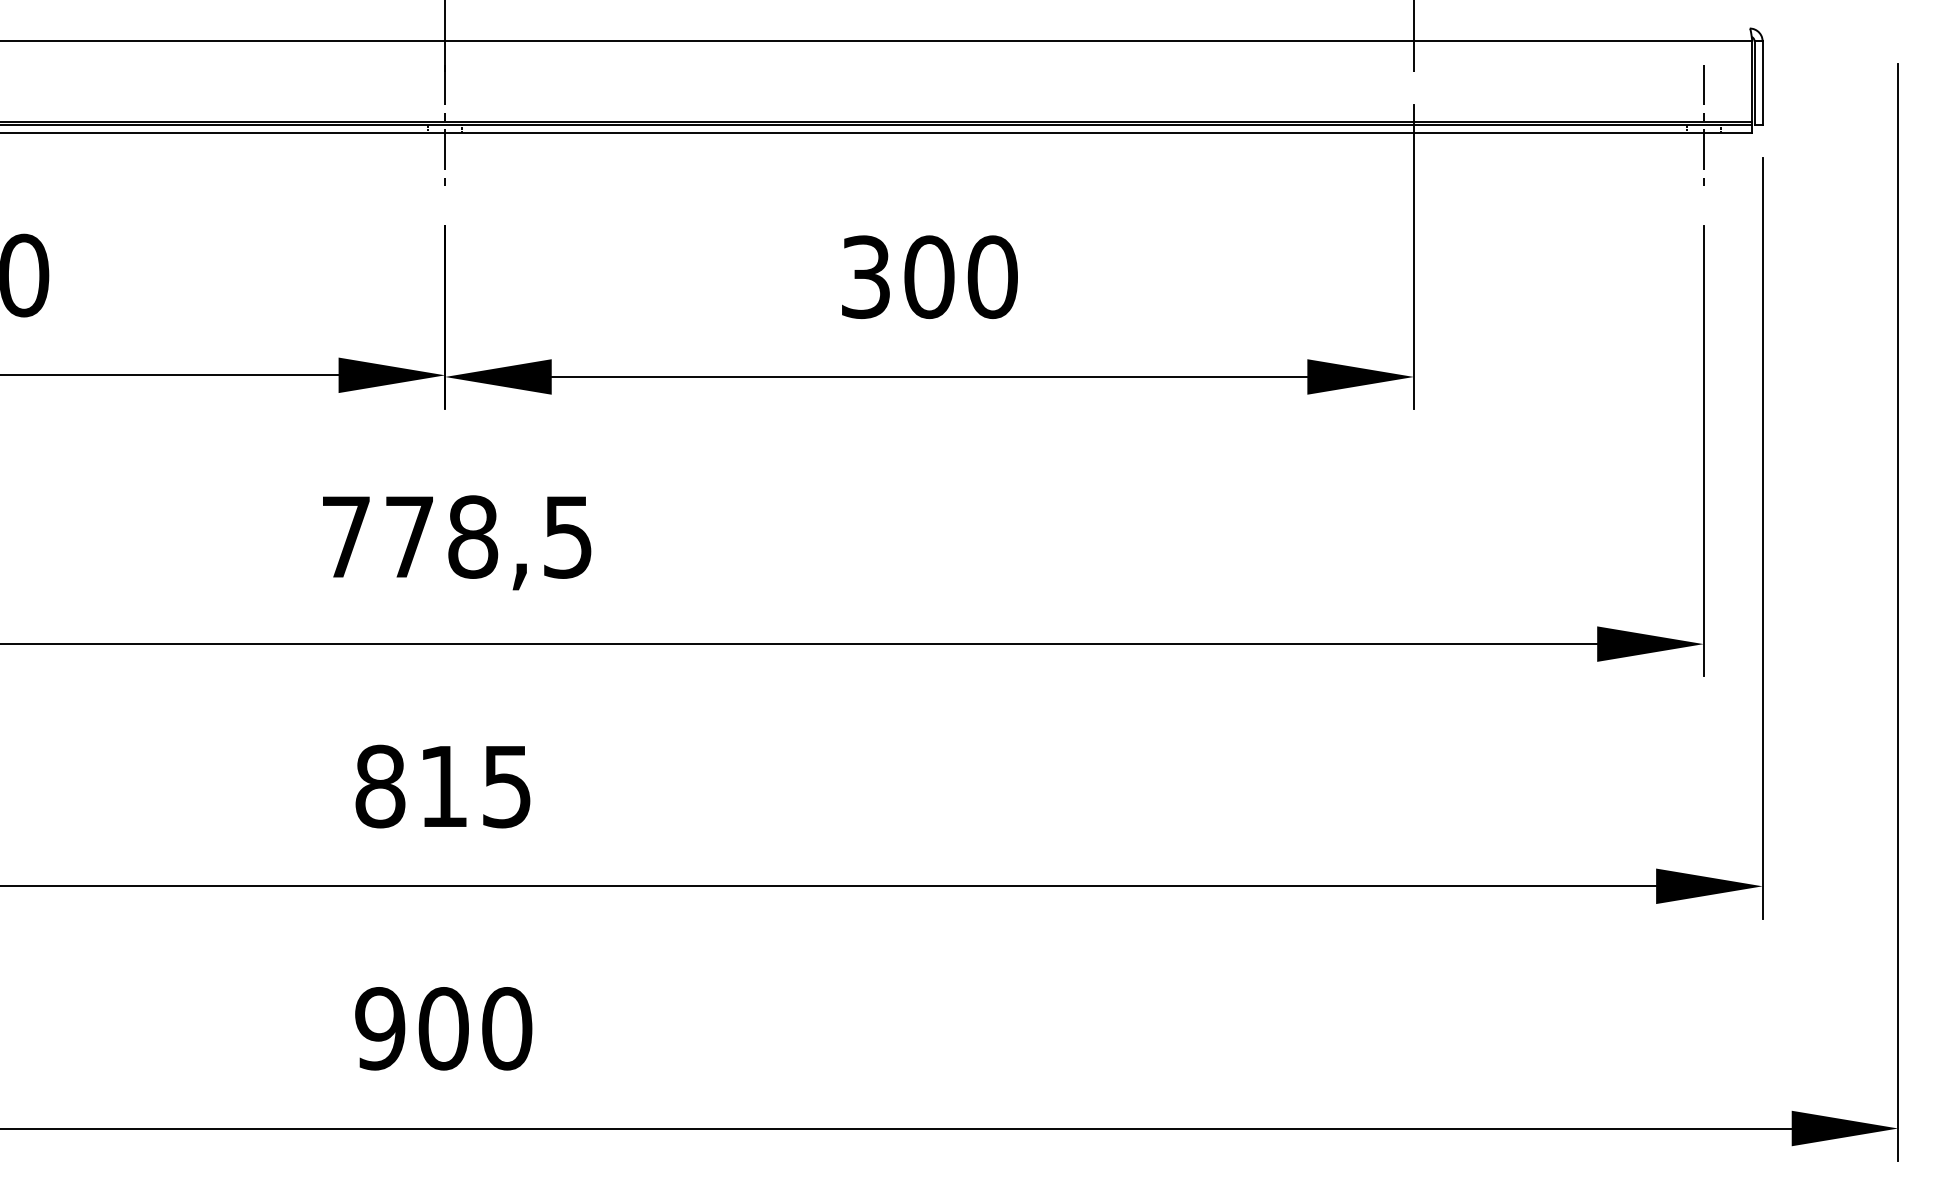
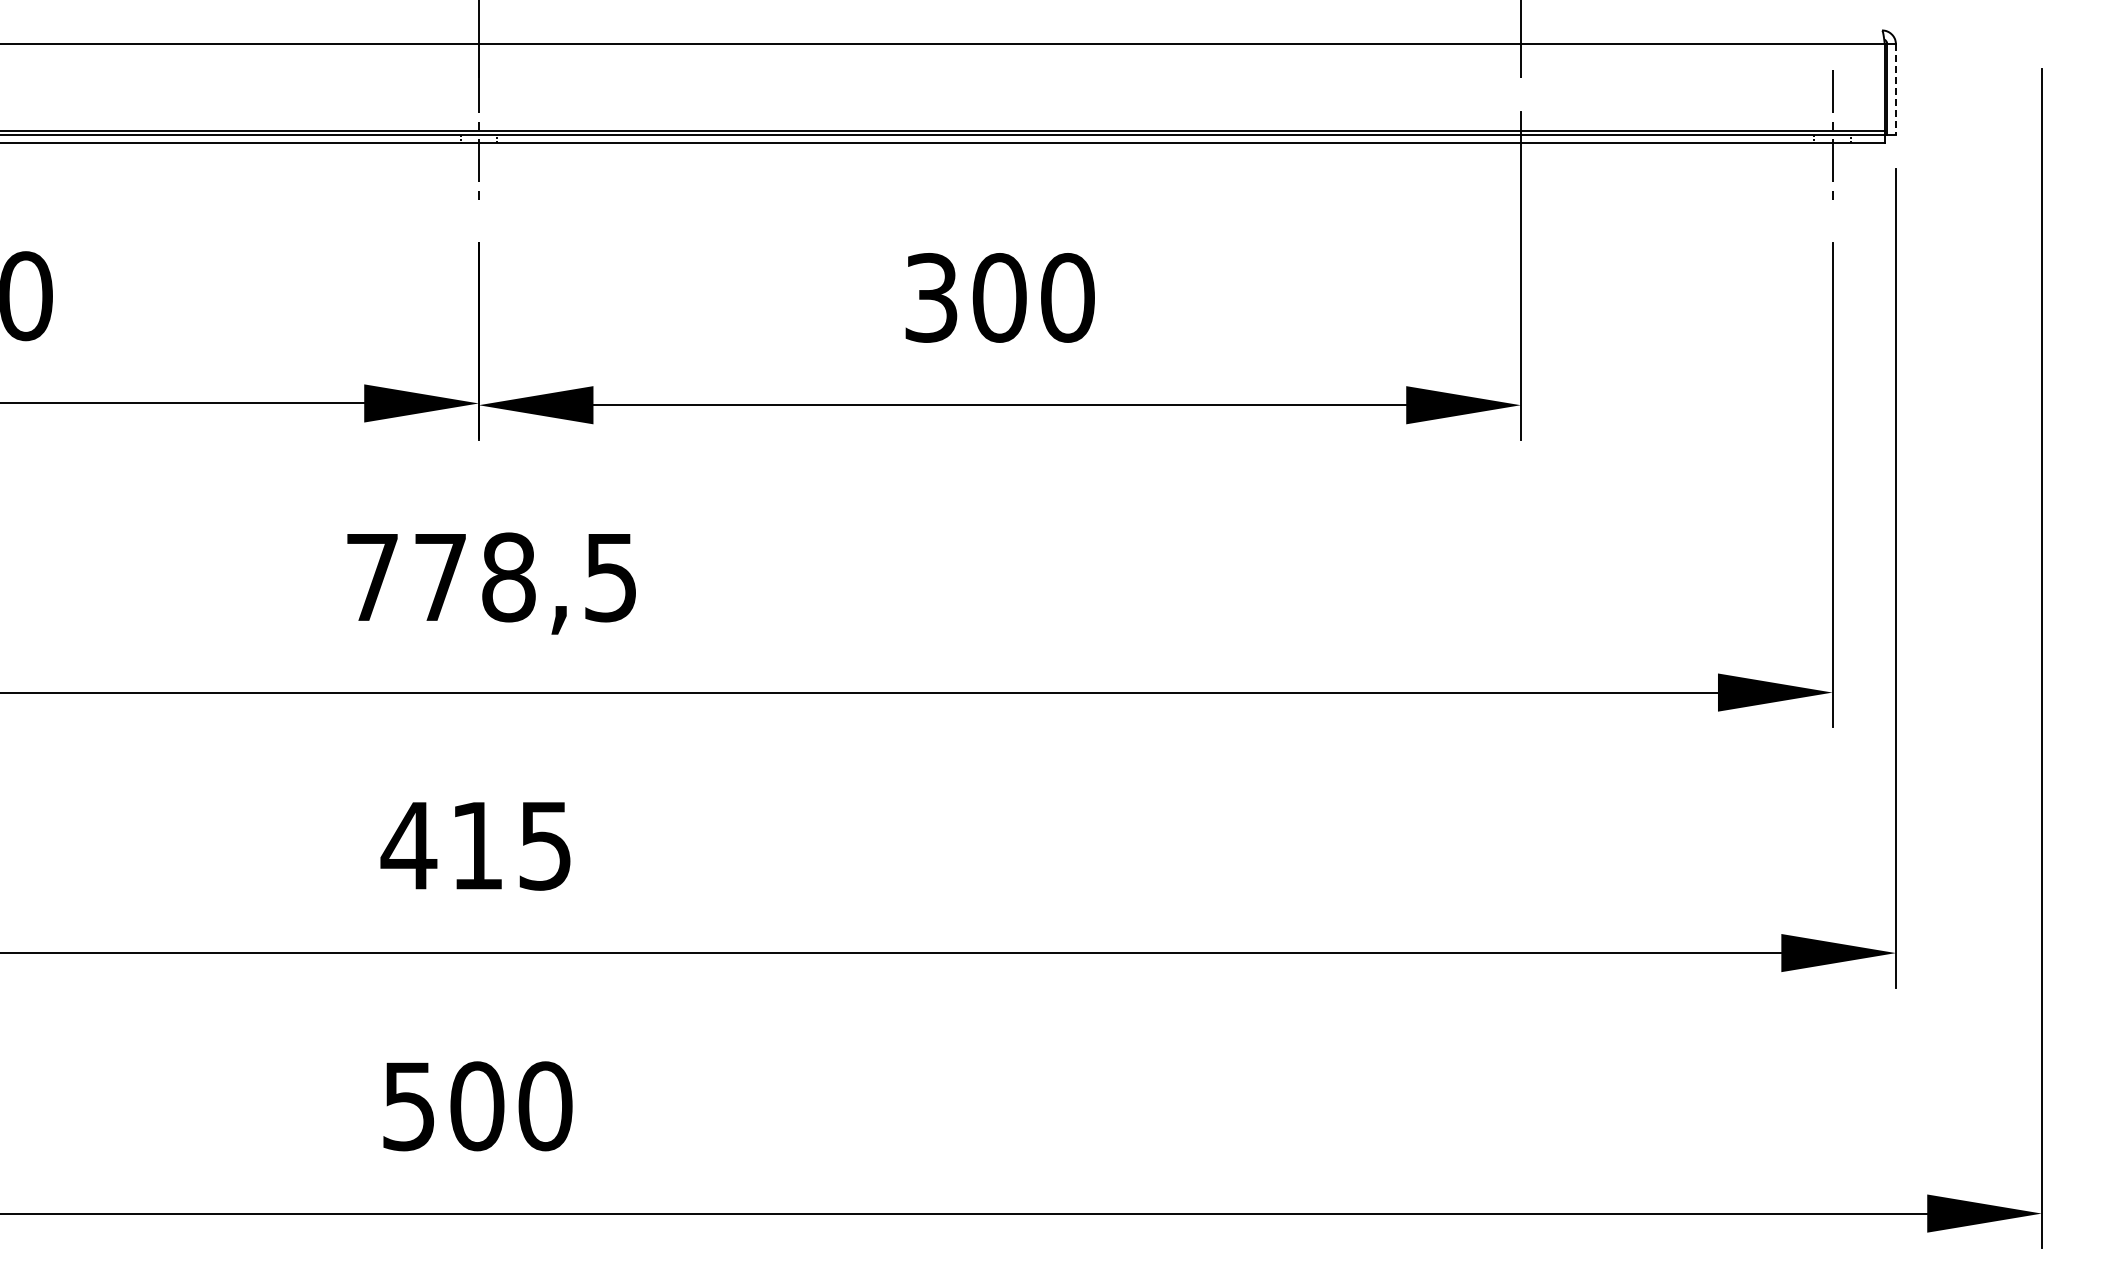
line: (1762, 83) -> (1895, 89), solid -> dashed
text: (379, 786) -> (408, 845), 815 -> 415
text: (379, 1028) -> (408, 1106), 900 -> 500

